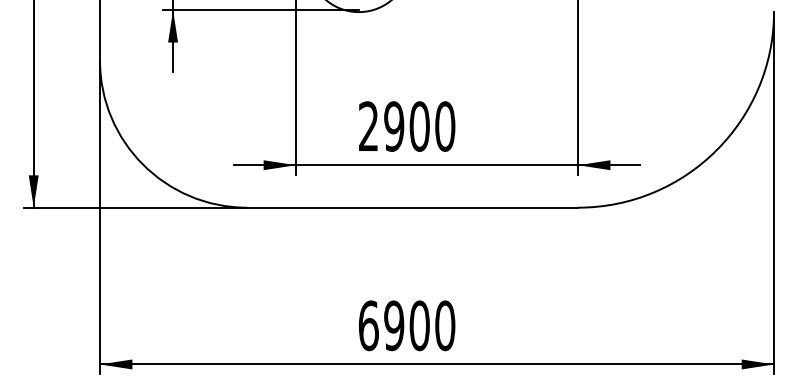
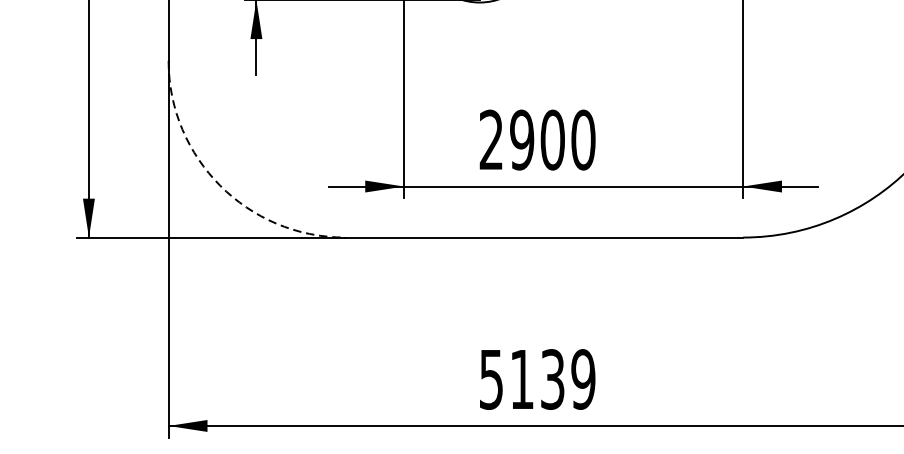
arc: (143, 164) -> (220, 185), solid -> dashed
text: (406, 325) -> (536, 379), 6900 -> 5139

